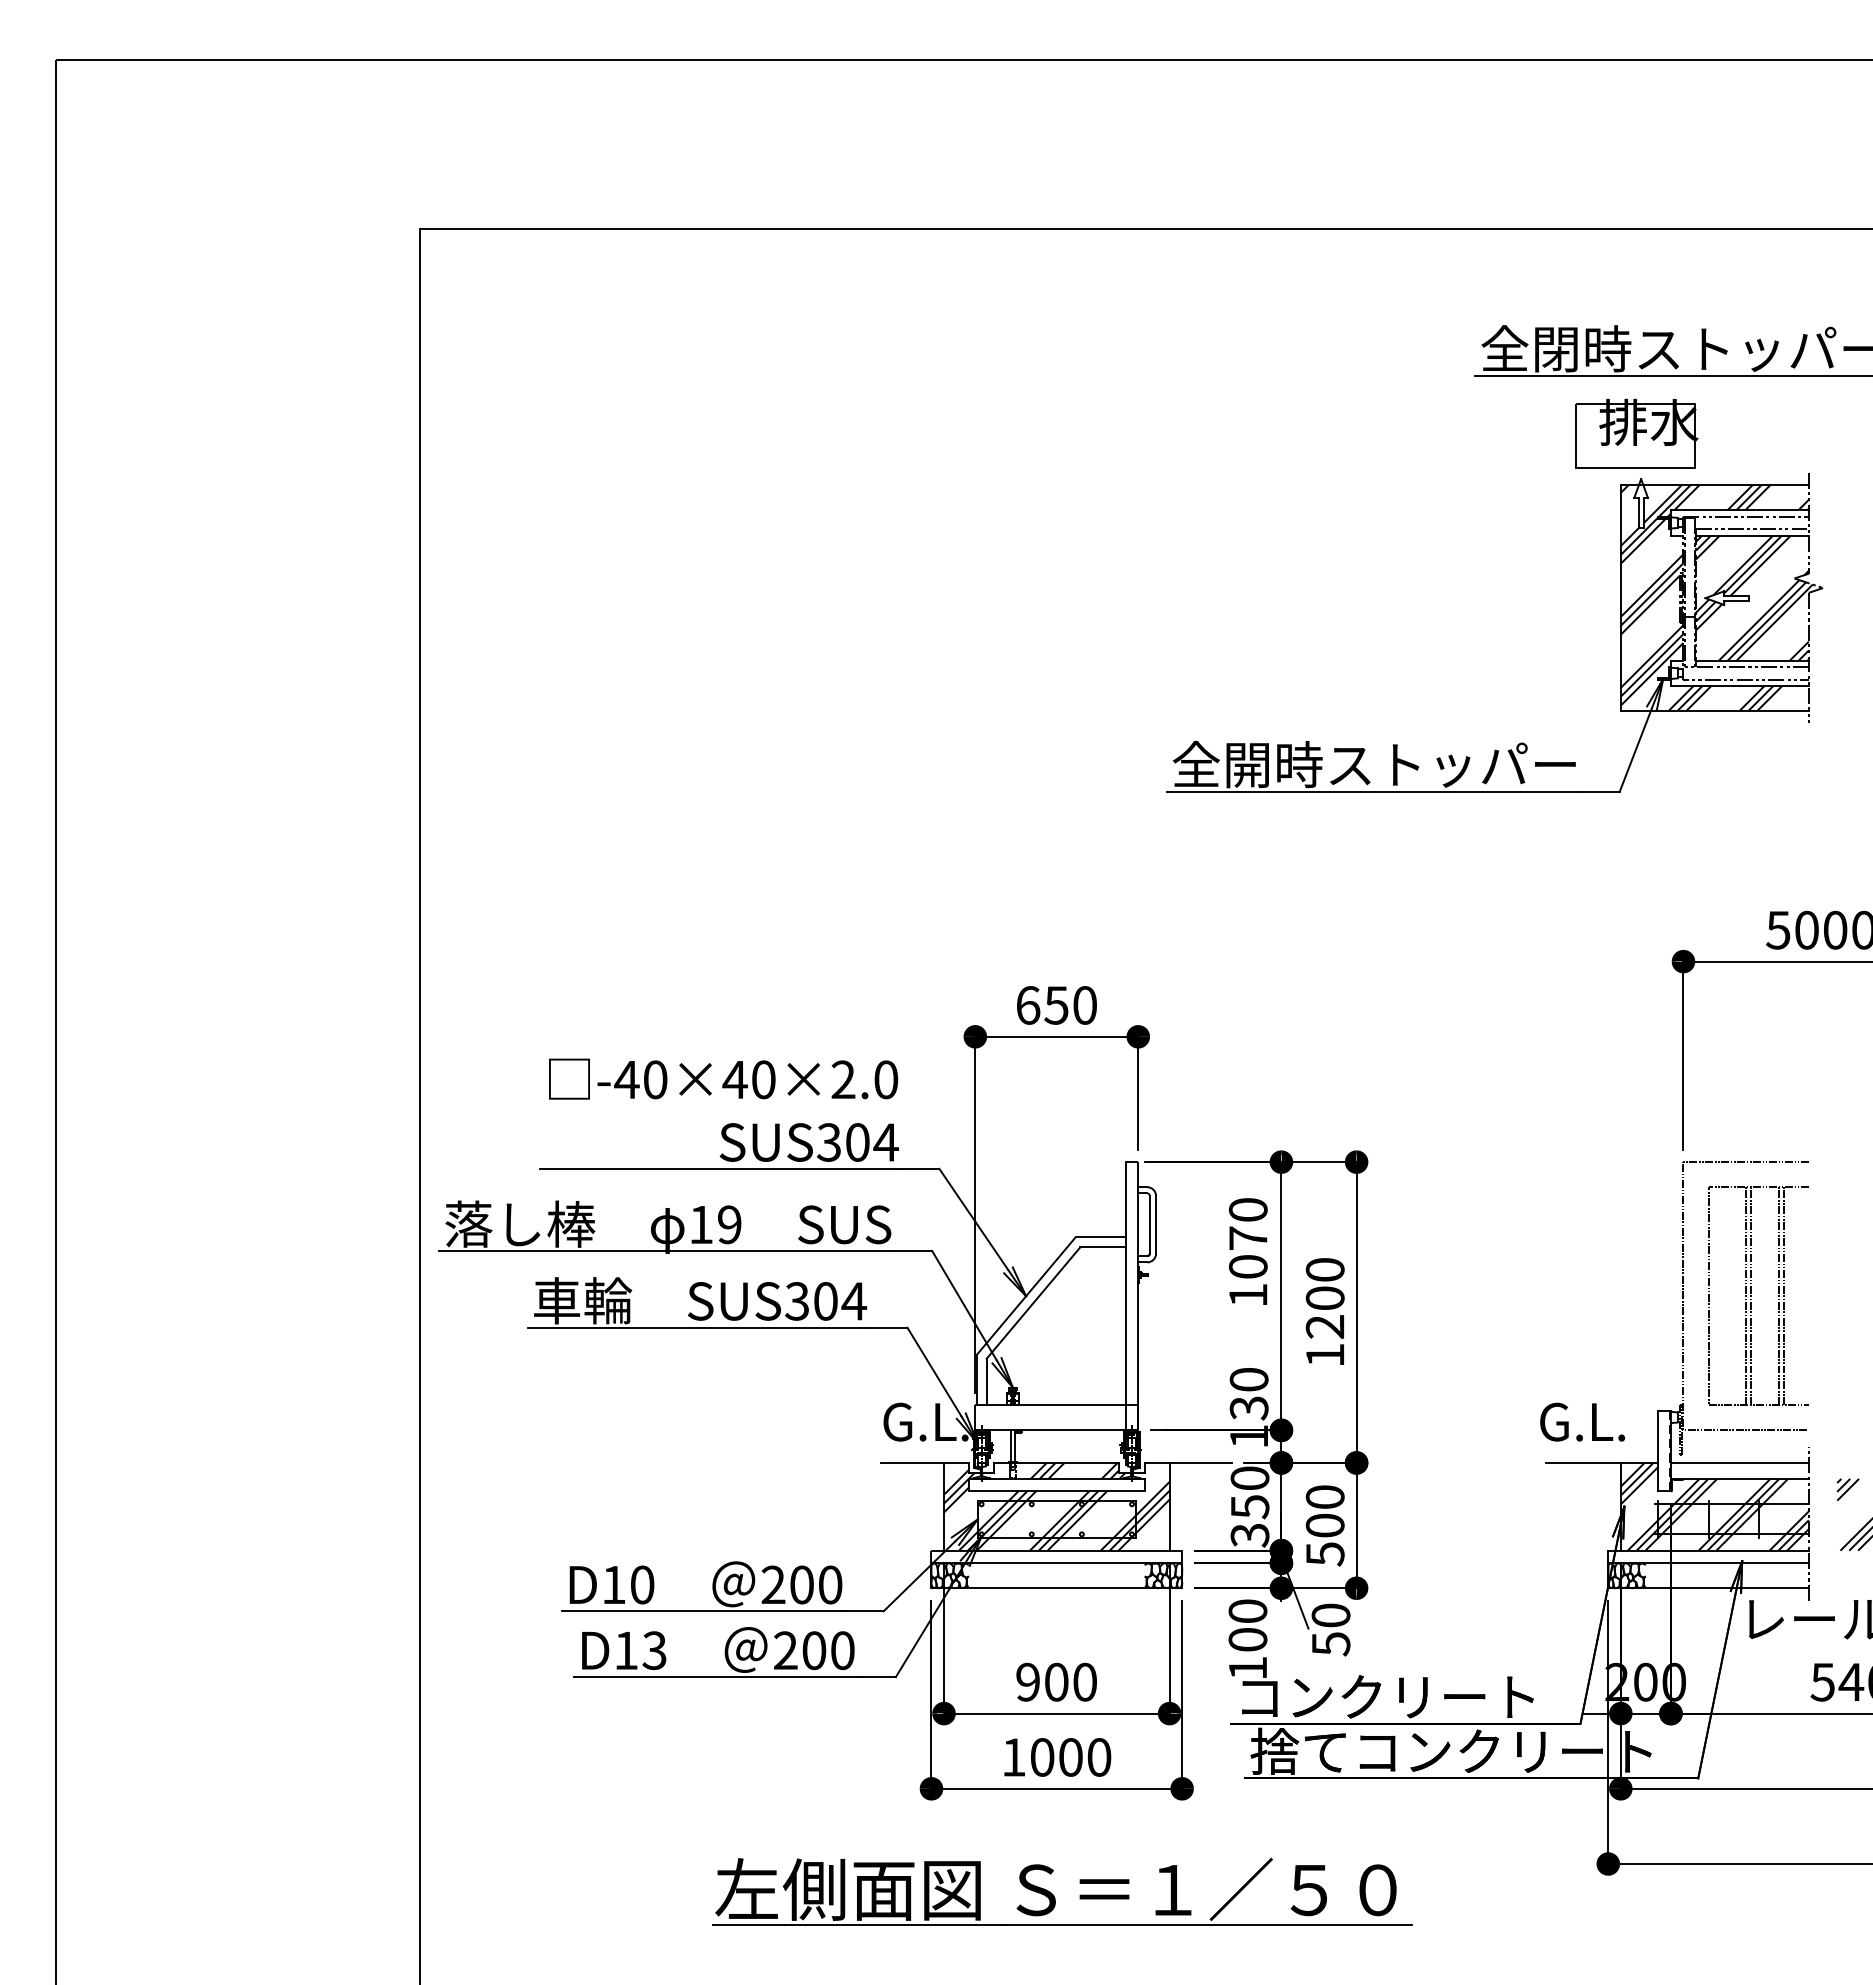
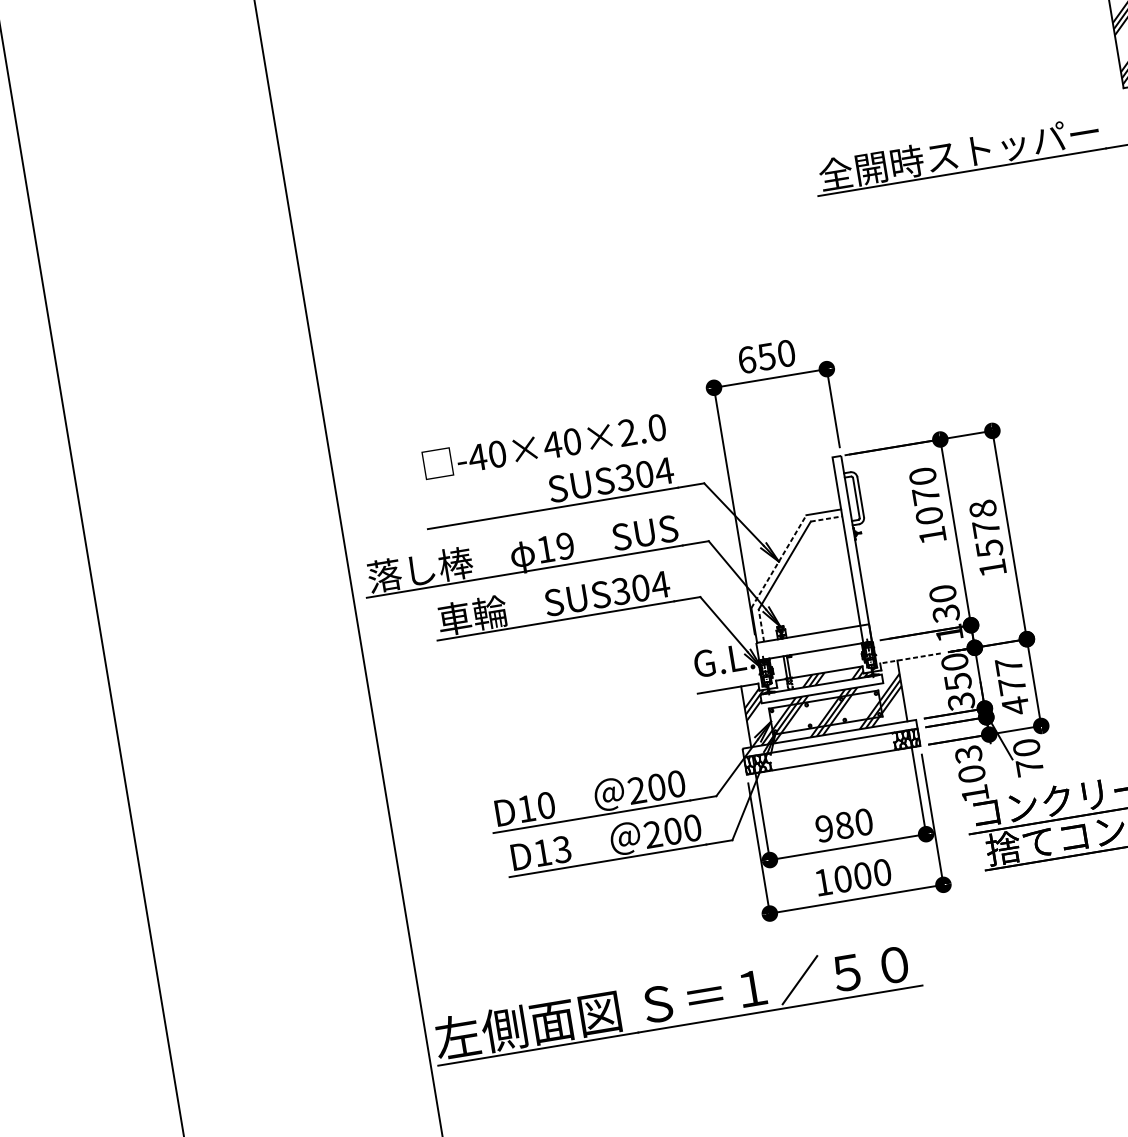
line: (1103, 1247) -> (826, 519), solid -> dashed
line: (1026, 1296) -> (779, 561), solid -> dashed
text: (1324, 1298) -> (985, 529), 1200 -> 1578
line: (986, 1381) -> (761, 625), solid -> dashed
line: (1188, 1462) -> (910, 658), solid -> dashed
text: (1324, 1526) -> (1011, 686), 500 -> 477
text: (1247, 1611) -> (968, 754), 100 -> 103
text: (1331, 1644) -> (1030, 767), 50 -> 70
text: (1056, 1681) -> (844, 824), 900 -> 980
part: (1054, 1895) -> (671, 1005), moved

